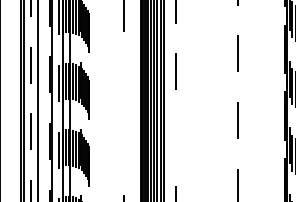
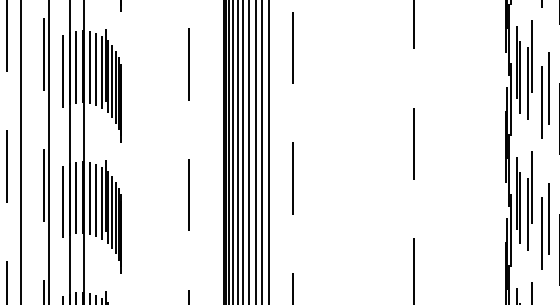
line: (123, 79) -> (189, 63), added
line: (176, 137) -> (293, 177), added
line: (123, 146) -> (189, 195), added

